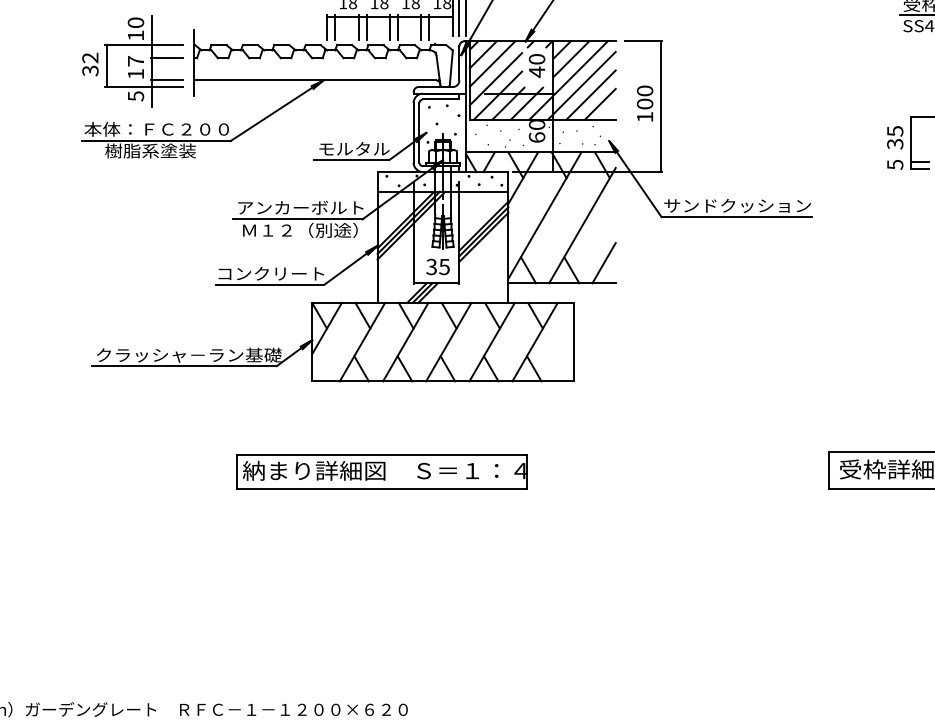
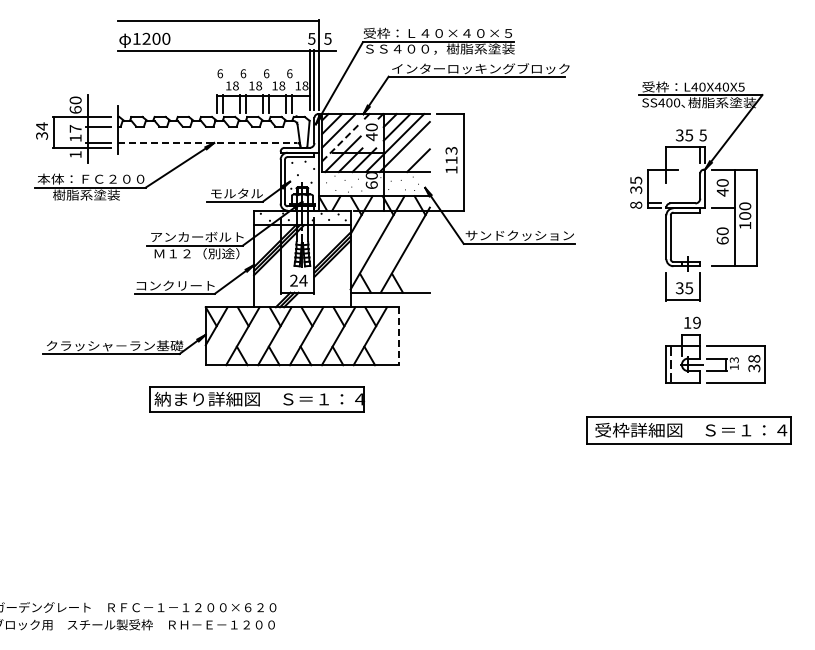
text: (135, 35) -> (75, 109), 10 -> 60
text: (89, 58) -> (41, 126), 32 -> 34
line: (496, 78) -> (341, 141), solid -> dashed
line: (315, 81) -> (208, 143), solid -> dashed
line: (590, 94) -> (411, 153), removed
text: (135, 96) -> (75, 154), 5 -> 1
text: (645, 97) -> (451, 155), 100 -> 113
text: (895, 165) -> (636, 205), 5 -> 8
line: (603, 262) -> (420, 277), removed
text: (437, 266) -> (298, 280), 35 -> 24
line: (573, 342) -> (398, 336), solid -> dashed
part: (382, 471) -> (257, 399), moved

